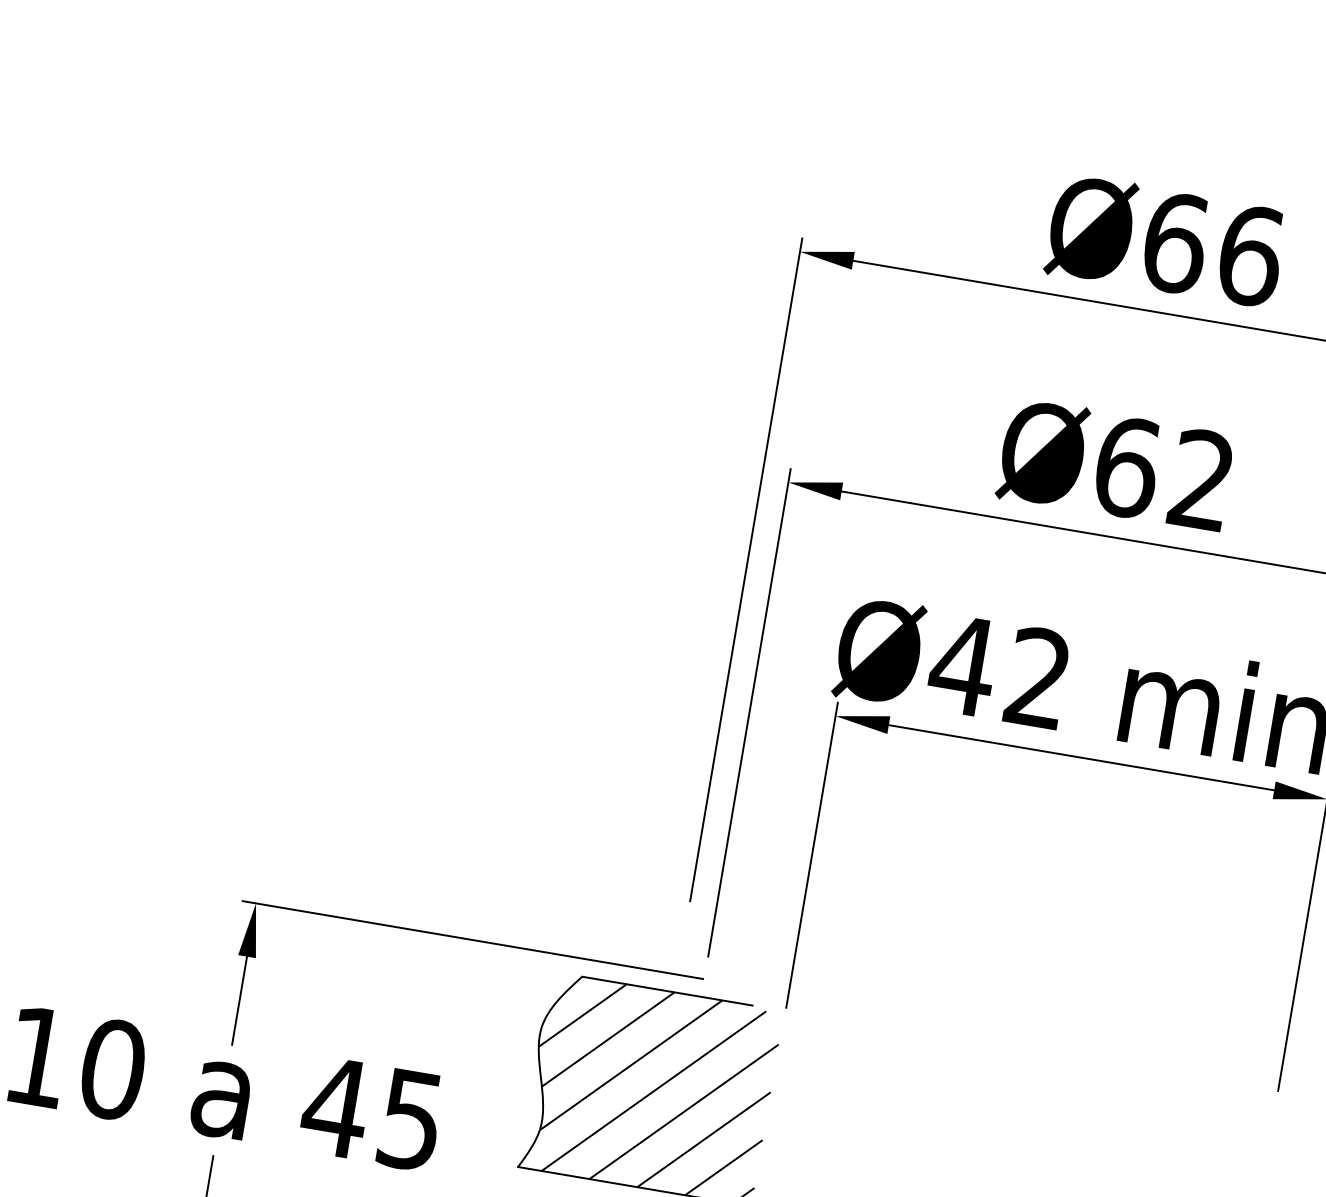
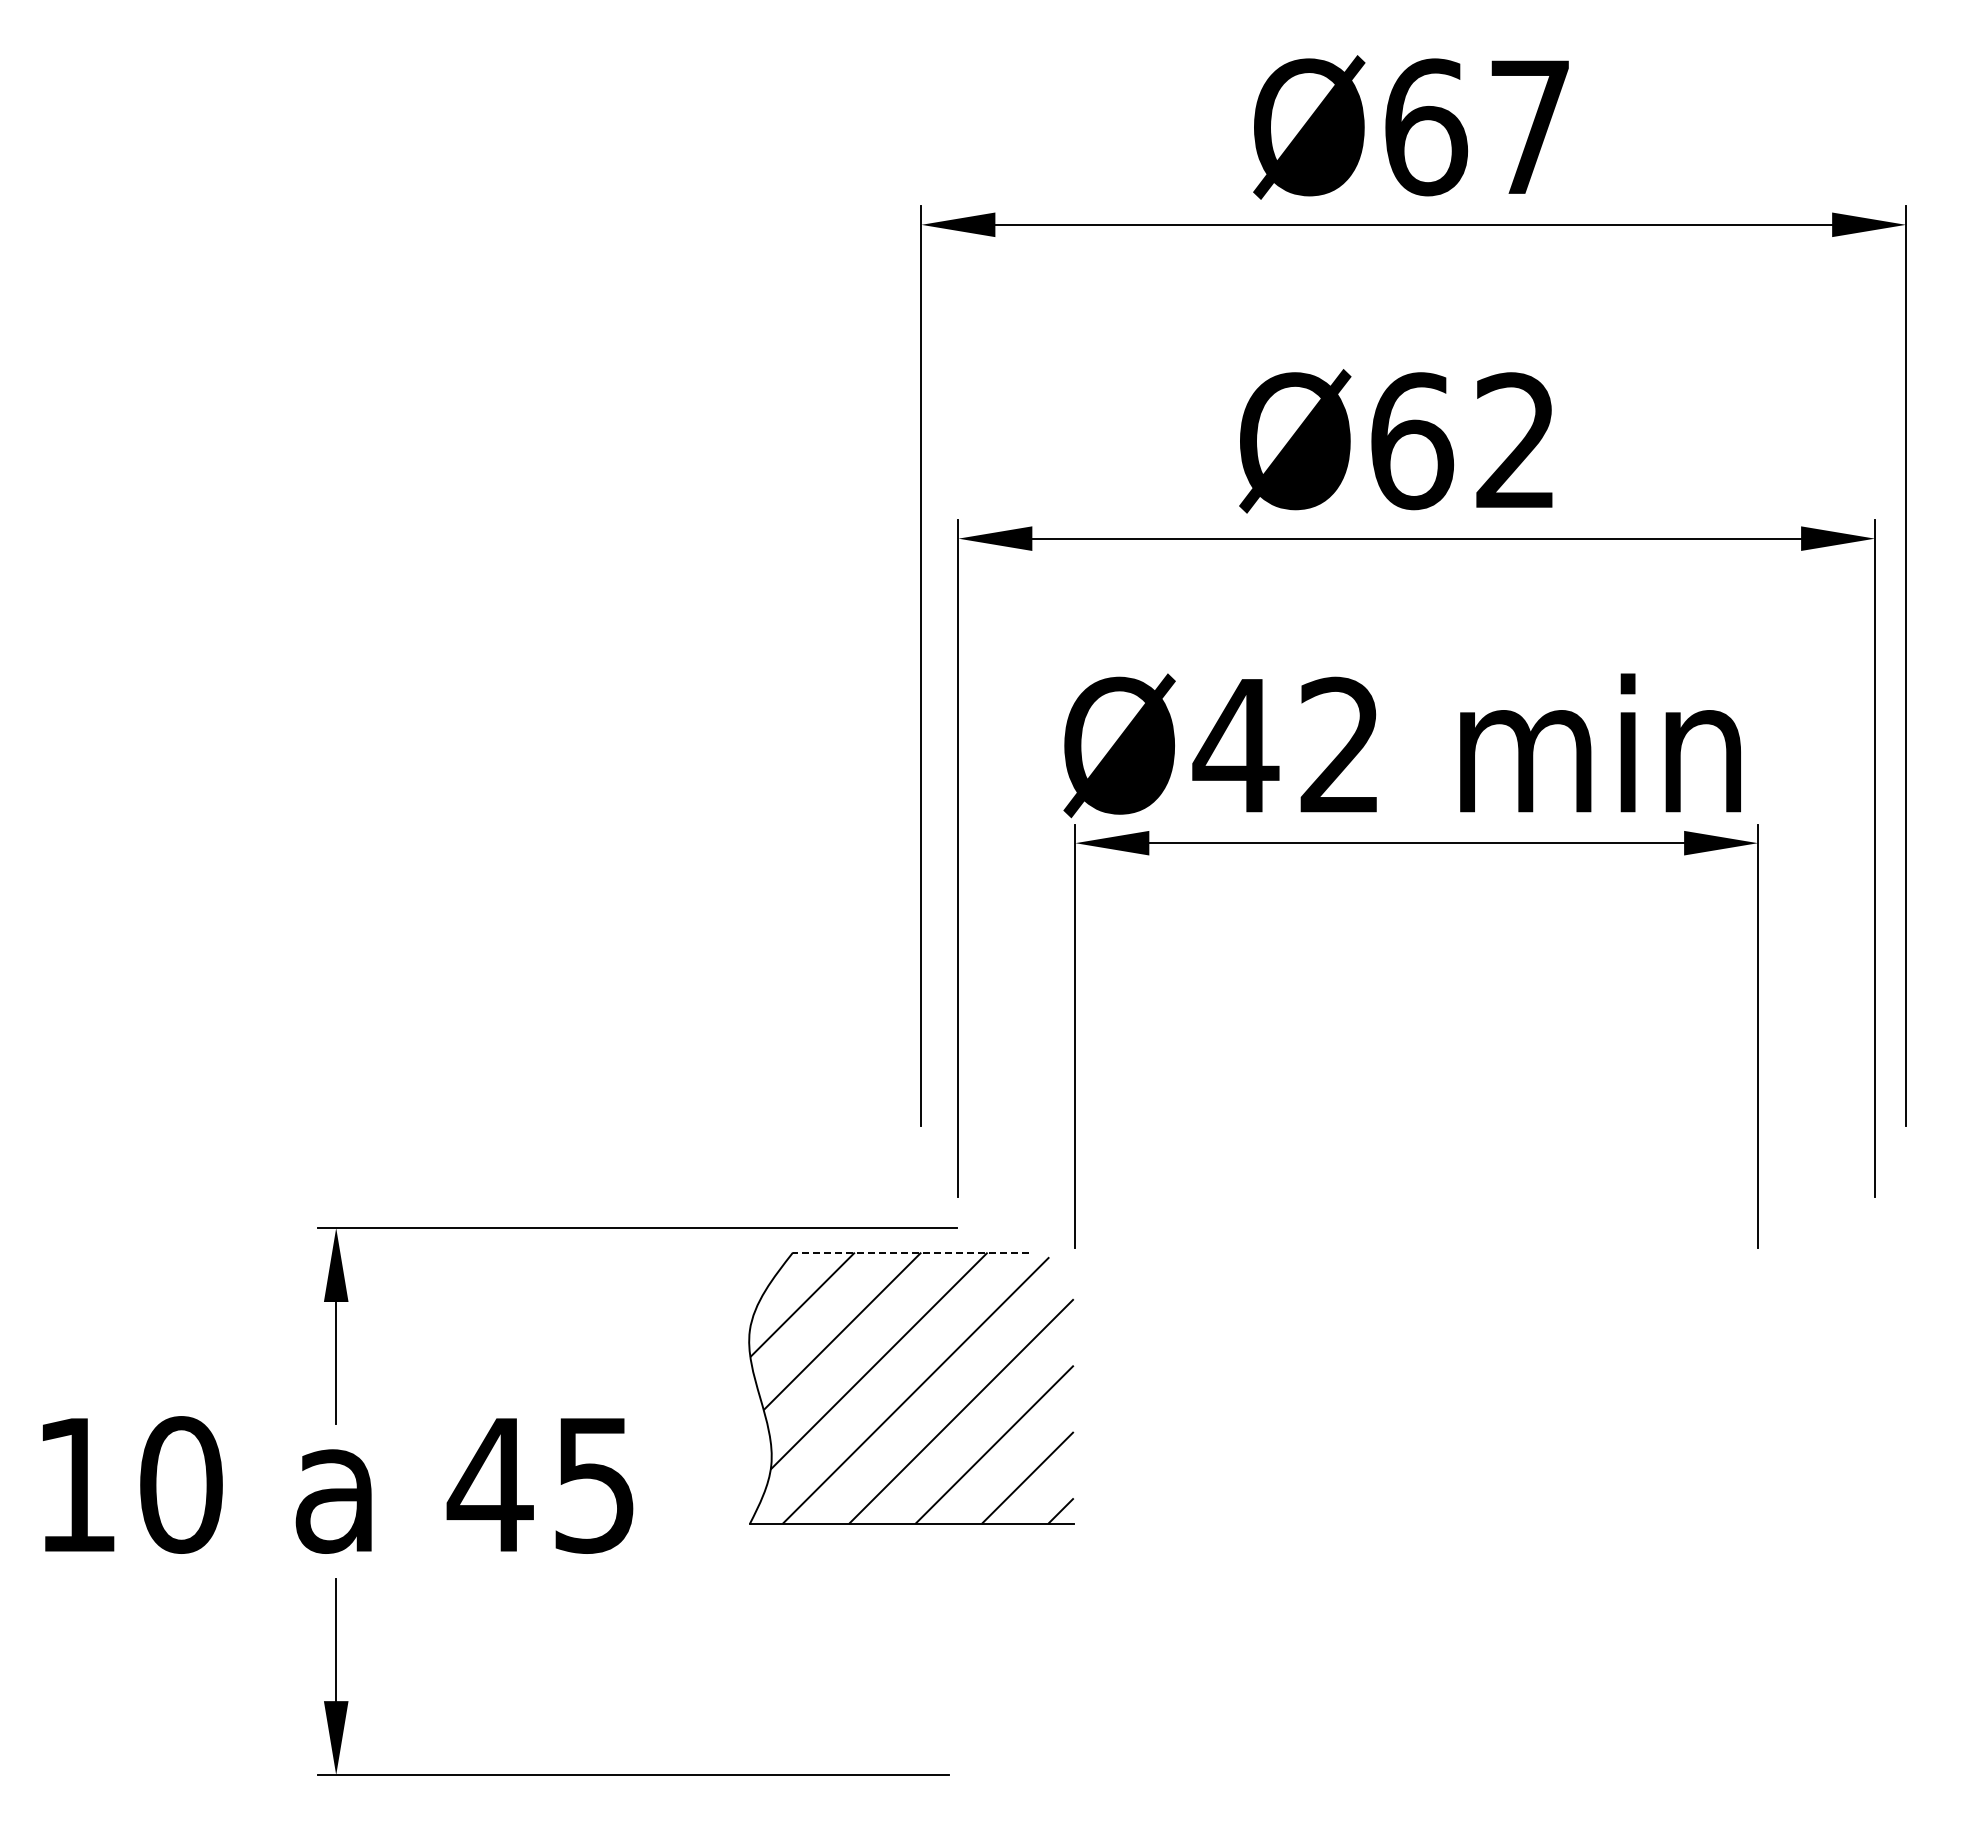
text: (1250, 255) -> (1530, 127), Ø66 -> Ø67
line: (666, 990) -> (910, 1252), solid -> dashed

